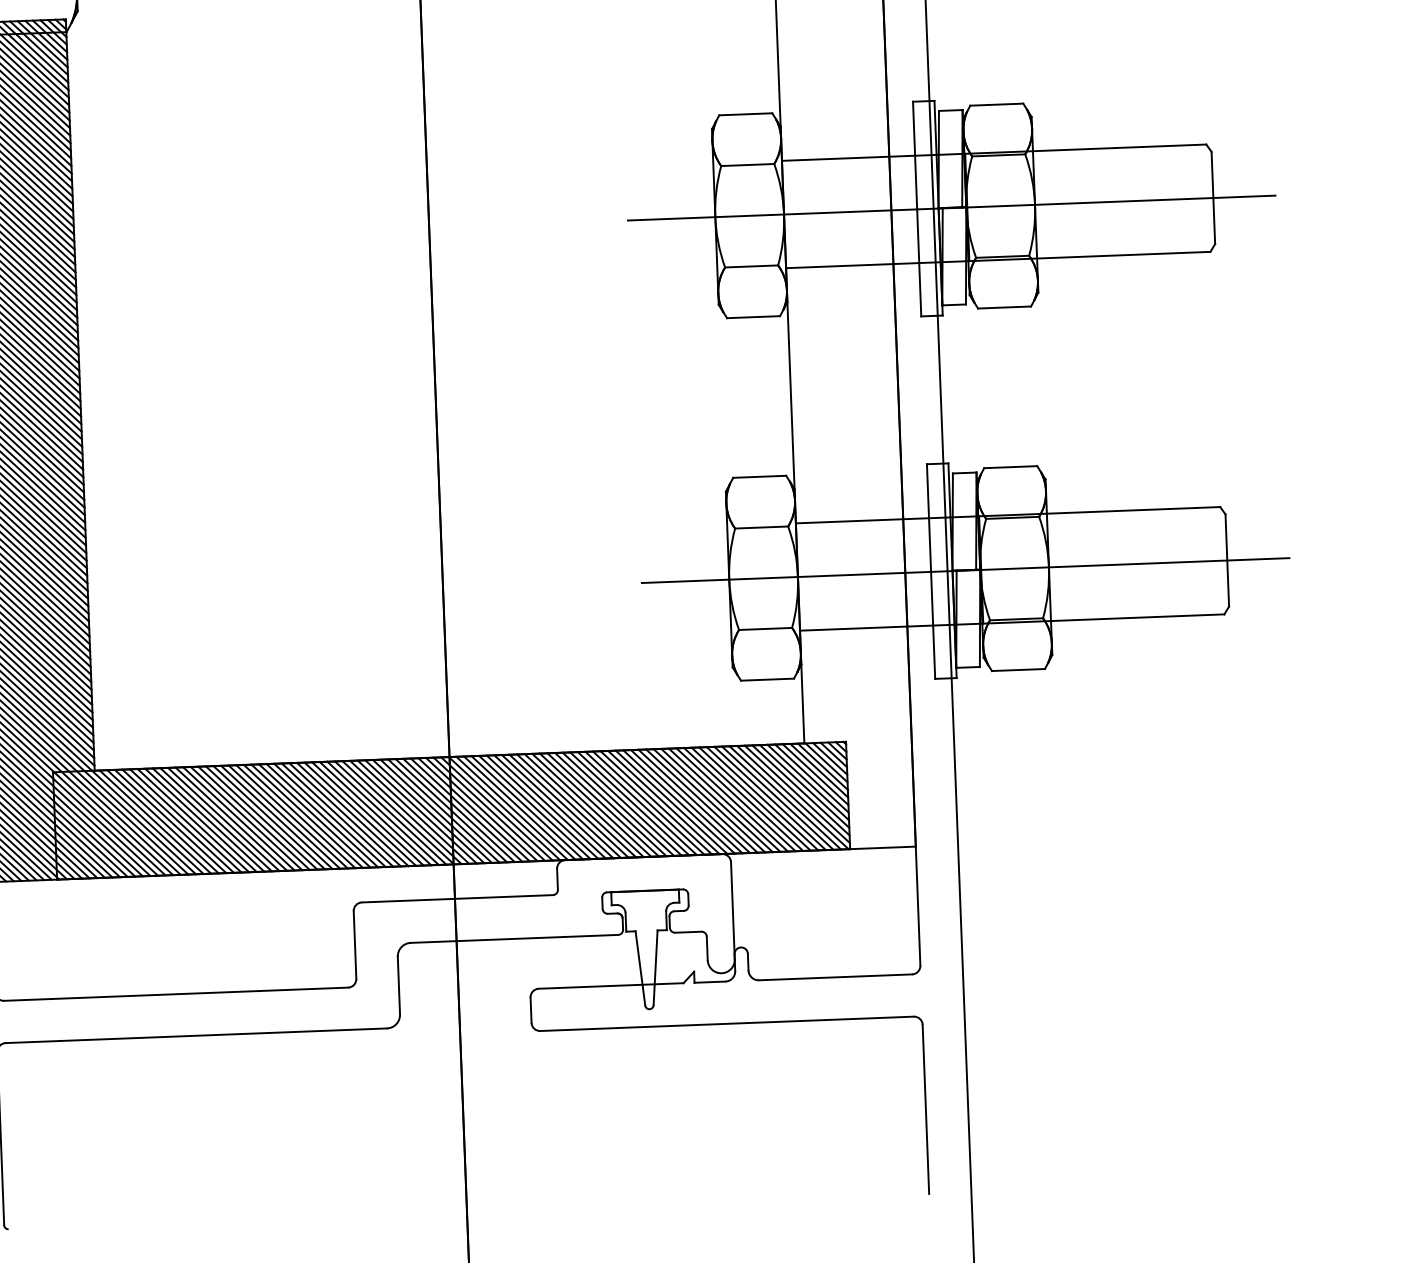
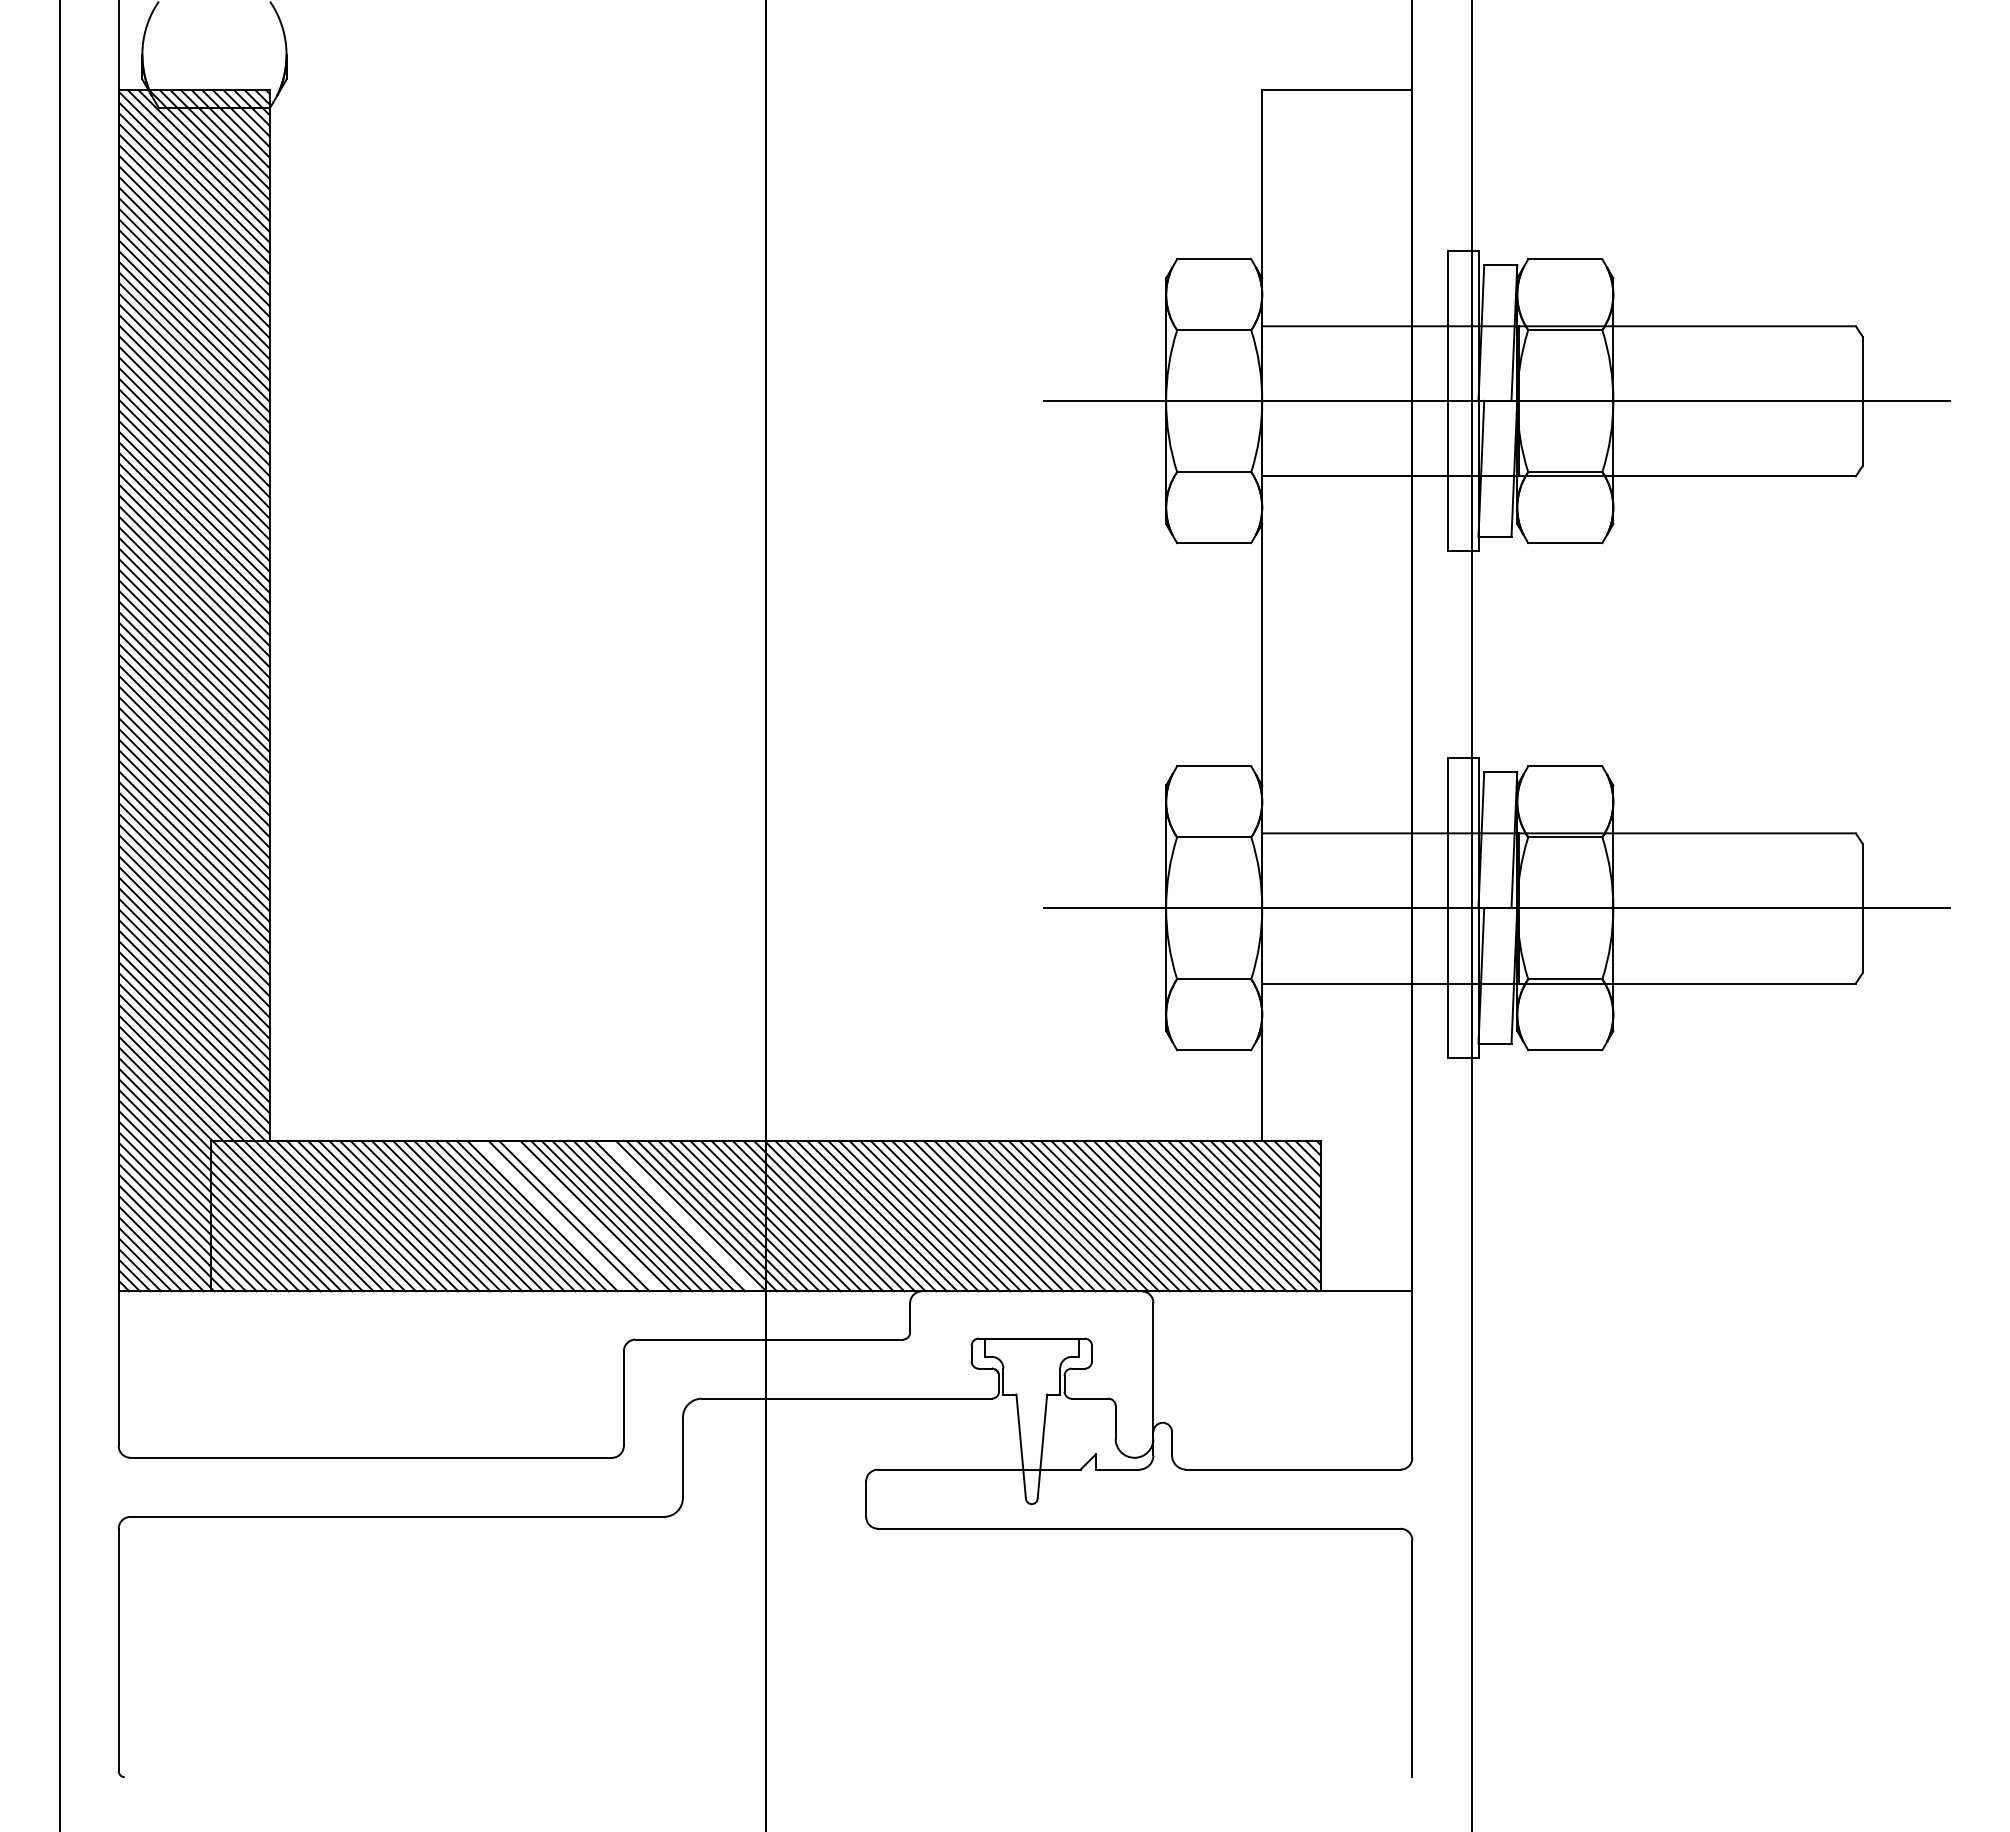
line: (390, 813) -> (680, 1216), removed
line: (322, 815) -> (585, 1216), removed
line: (299, 816) -> (553, 1216), removed

